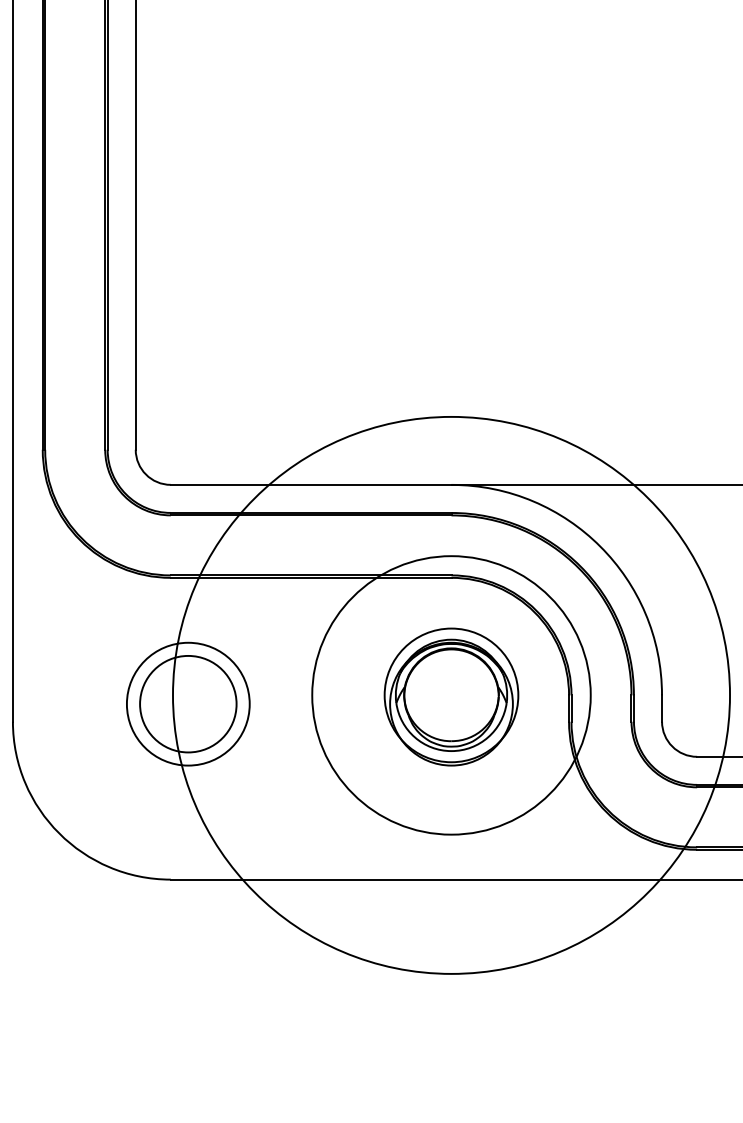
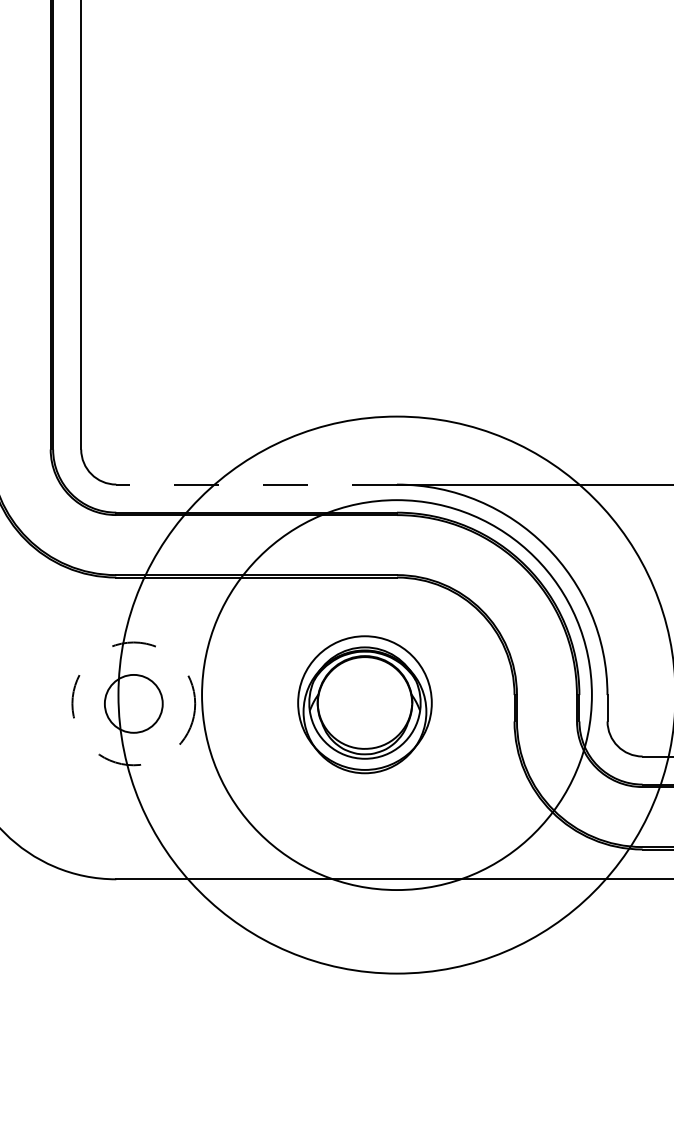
line: (310, 484) -> (255, 484), solid -> dashed
circle: (451, 695) -> (396, 695), size x1.4
part: (451, 696) -> (364, 704), moved
circle: (187, 703) -> (132, 703), solid -> dashed
circle: (188, 703) -> (133, 703), size x0.6

